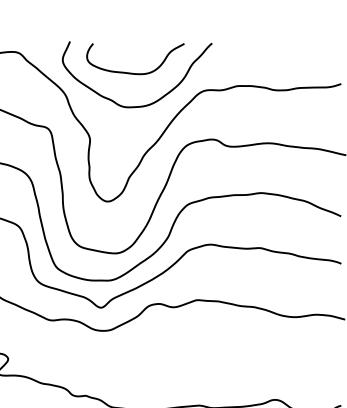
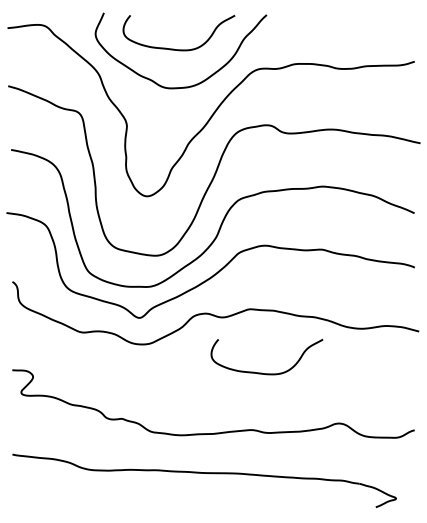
curve: (208, 355) -> (262, 372), added

